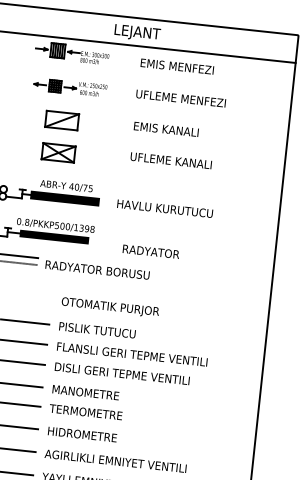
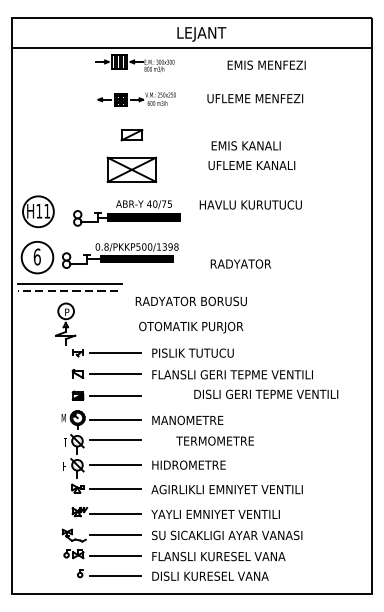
text: (177, 65) -> (266, 64), moved
part: (61, 119) -> (131, 134), size x0.6
text: (165, 129) -> (245, 145), moved
part: (58, 152) -> (131, 169), size x1.4
text: (164, 208) -> (250, 204), moved
text: (96, 270) -> (190, 301), moved
text: (110, 307) -> (191, 327), moved
text: (122, 373) -> (266, 393), moved
text: (85, 411) -> (214, 440), moved

